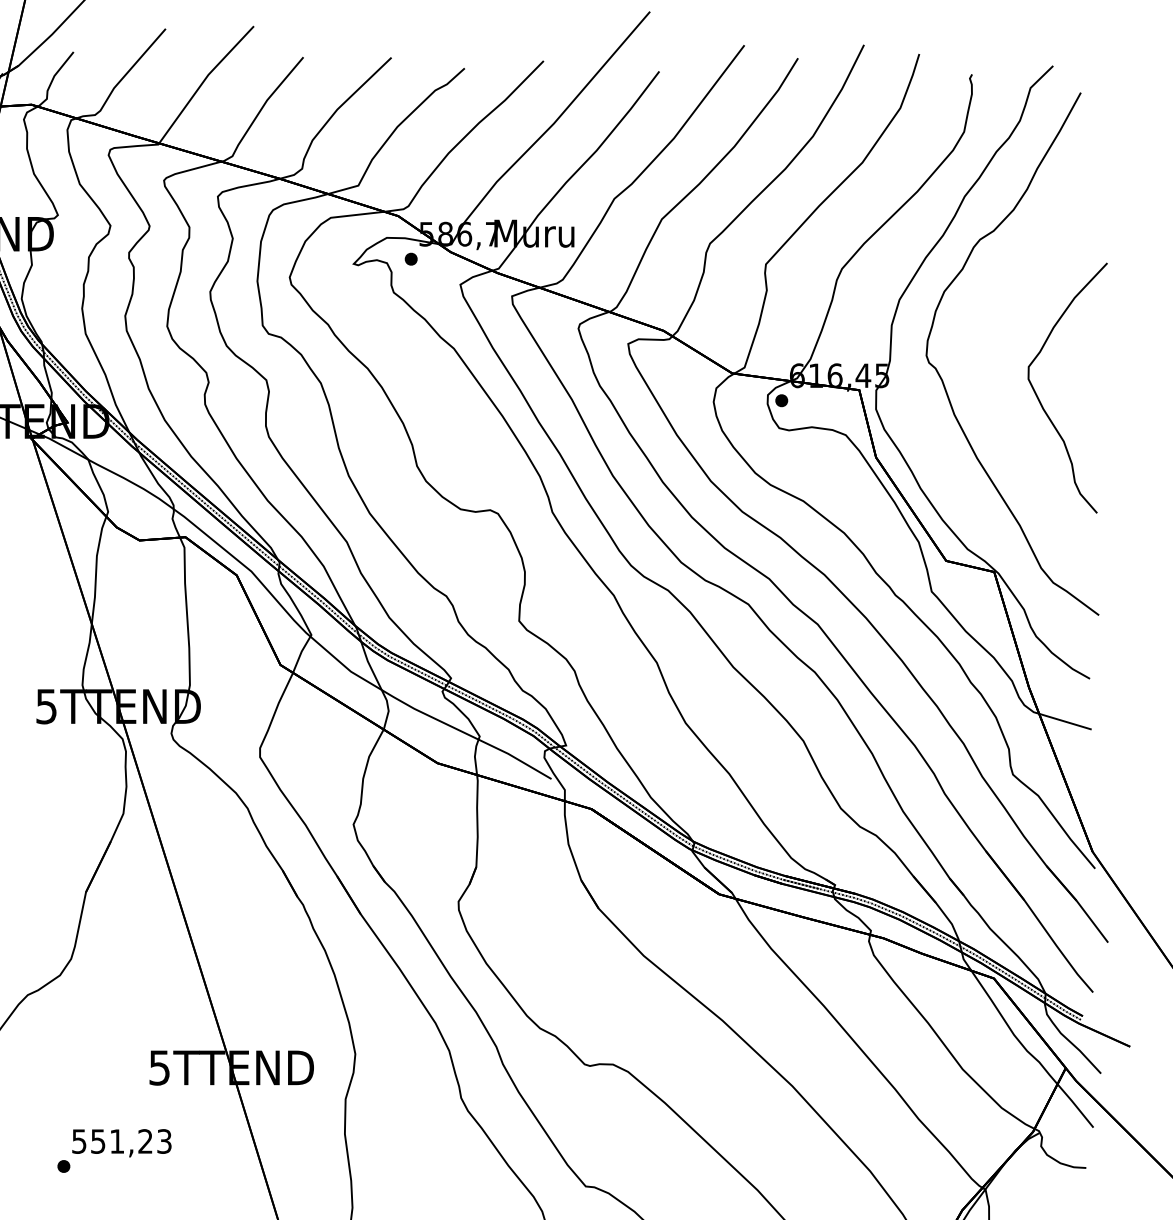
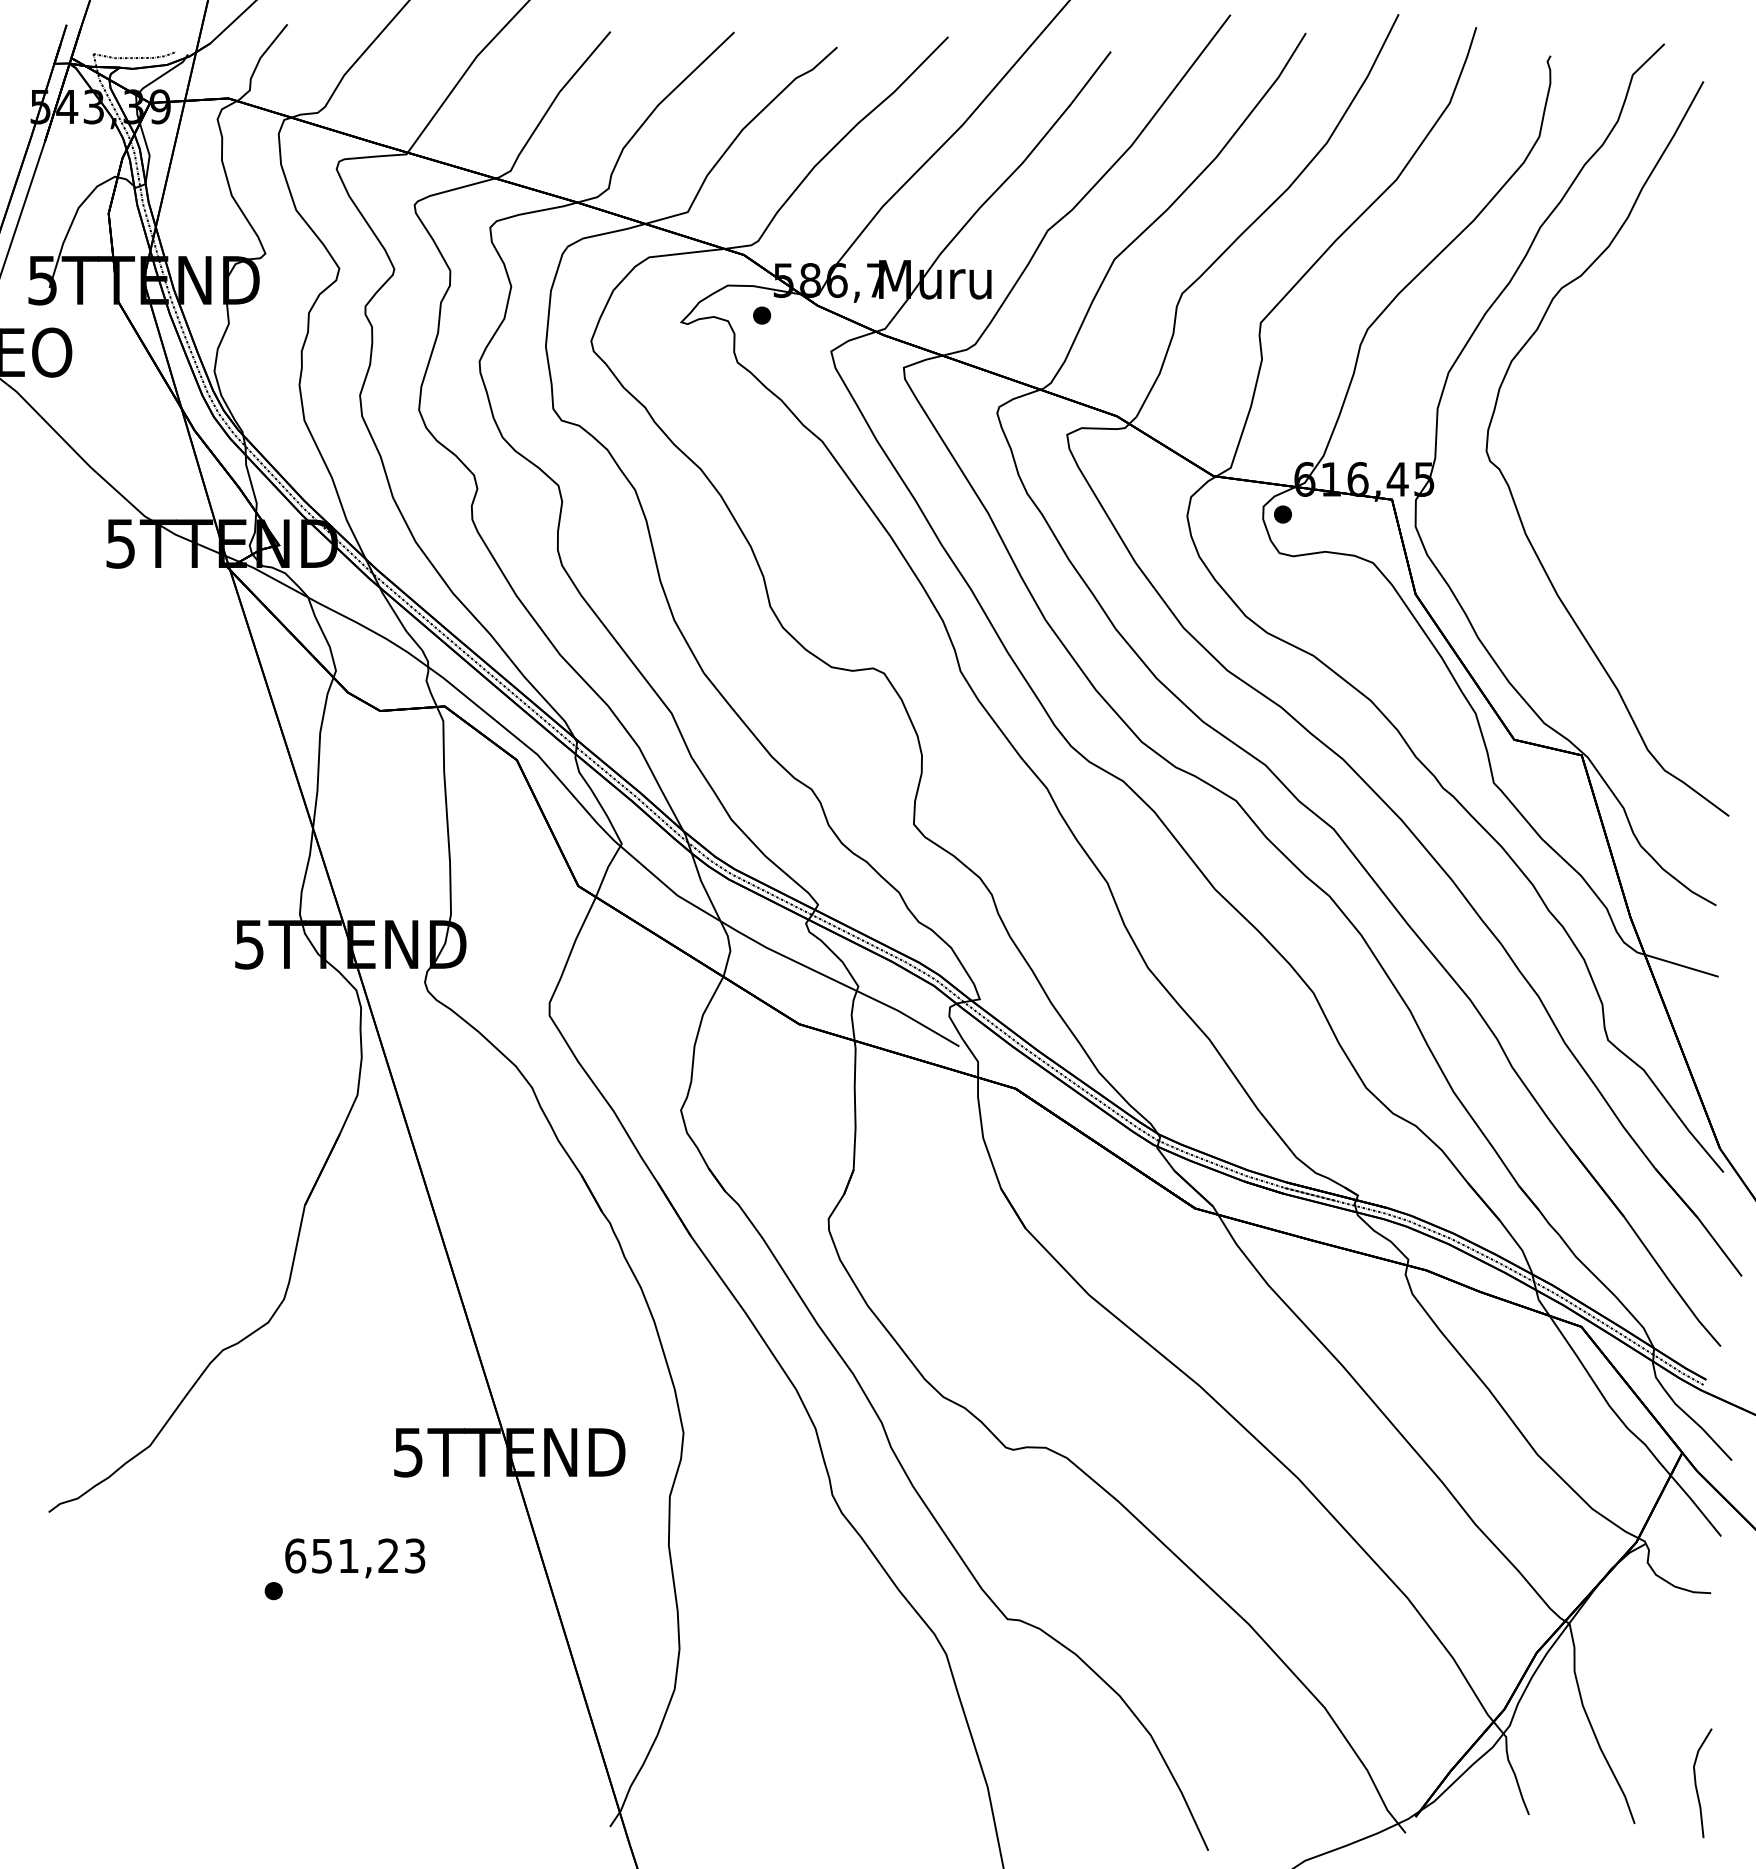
curve: (1040, 401) -> (1646, 515), removed
text: (79, 1141) -> (295, 1555), 551,23 -> 651,23

